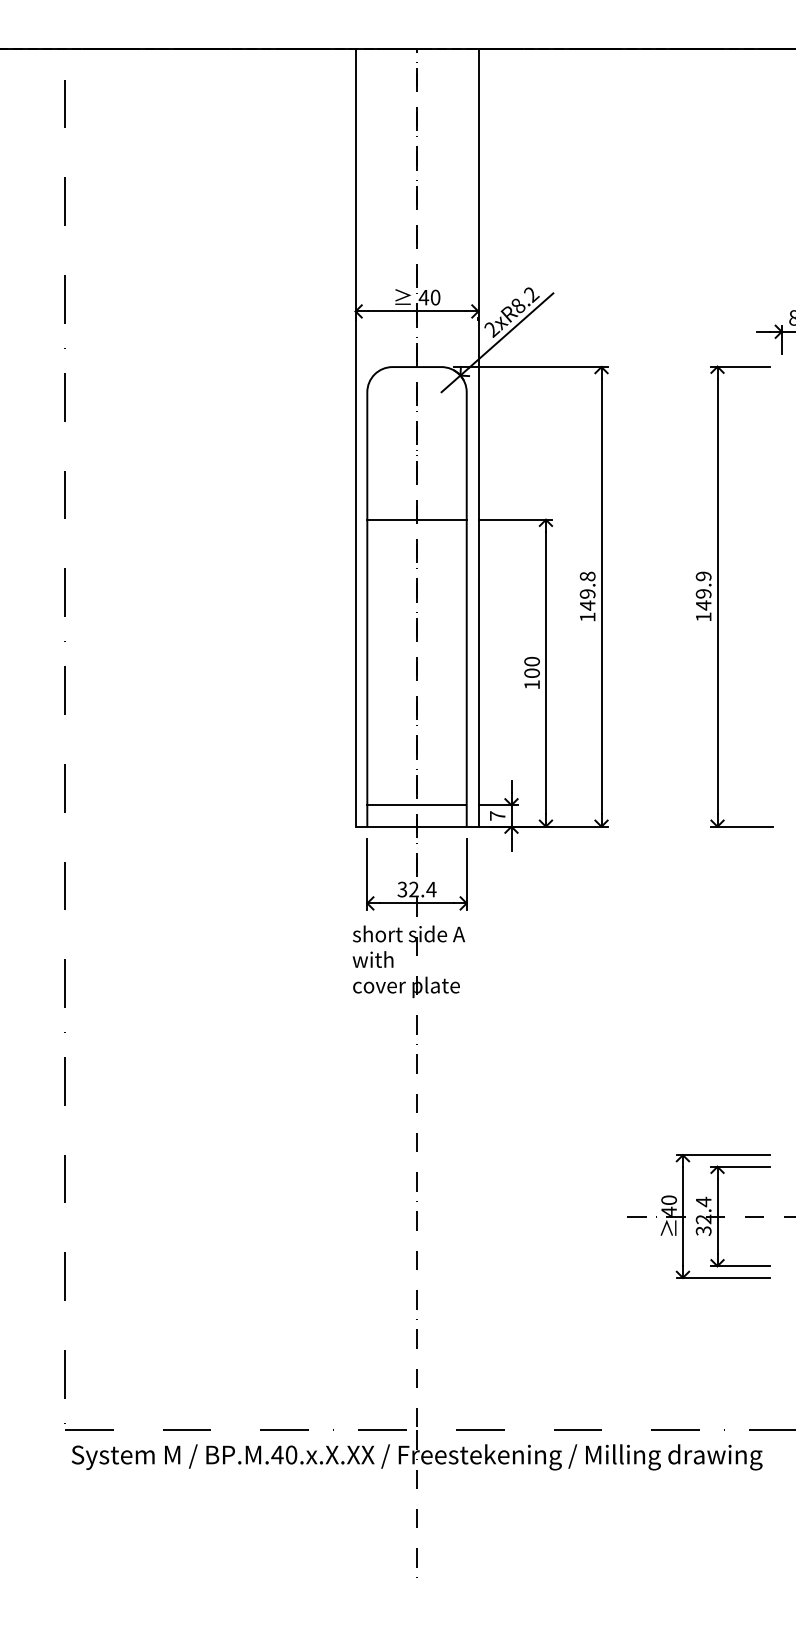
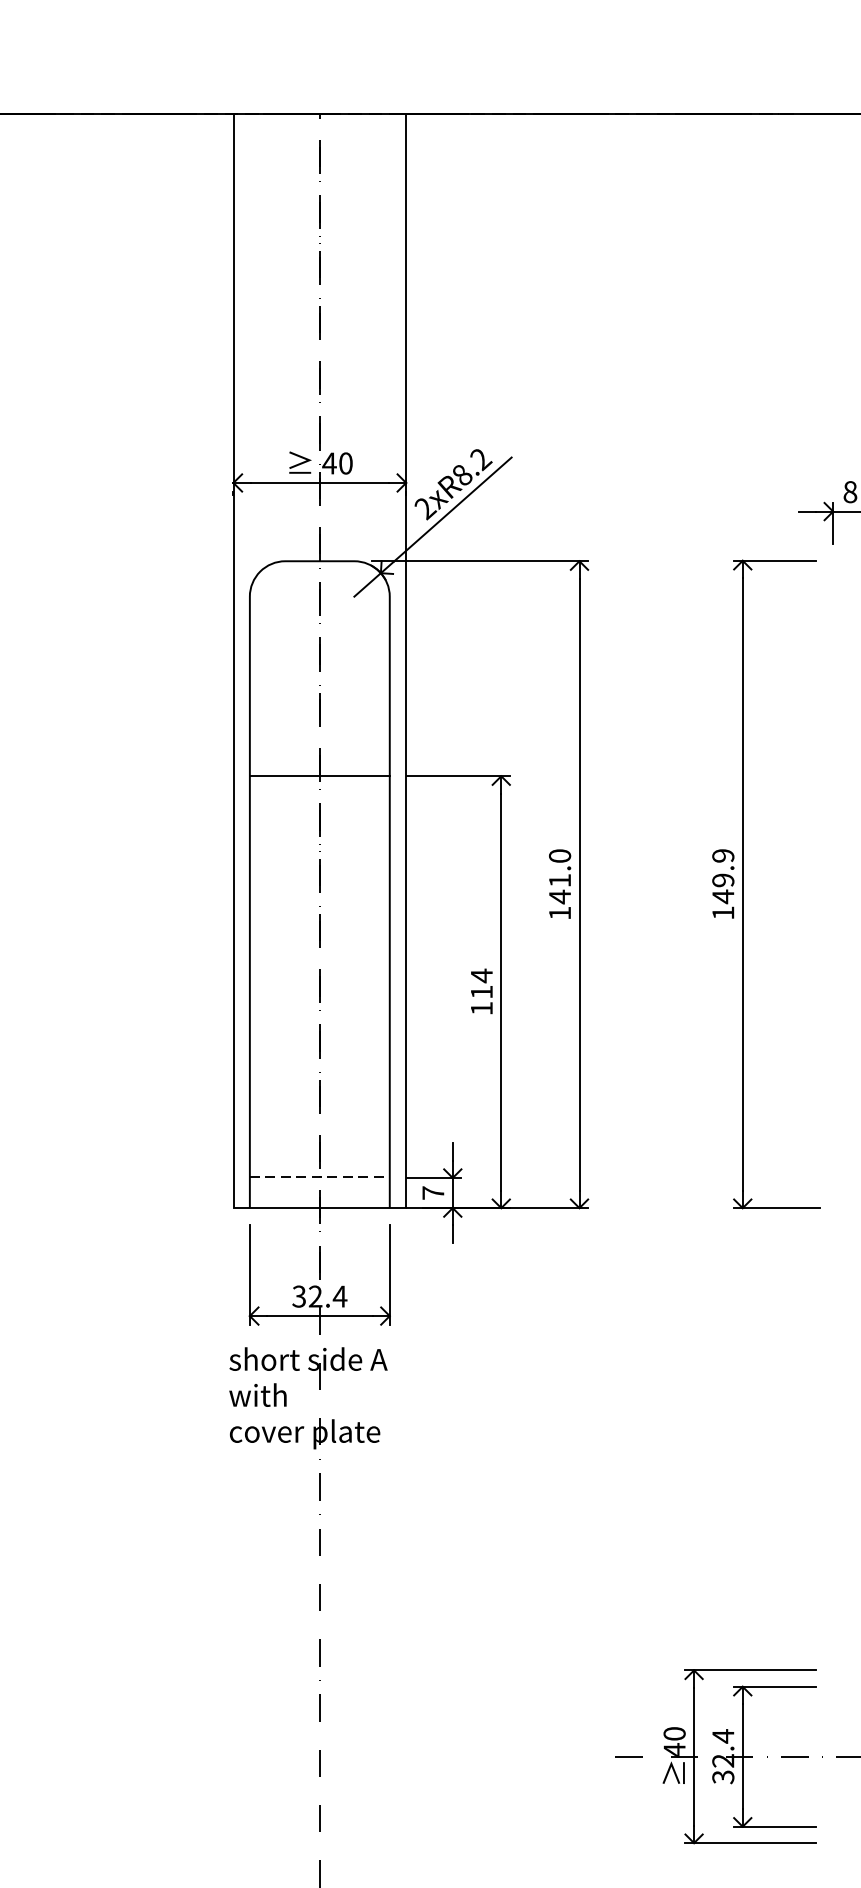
text: (587, 584) -> (559, 867), 149.8 -> 141.0
text: (531, 666) -> (480, 982), 100 -> 114
line: (417, 804) -> (320, 1176), solid -> dashed

